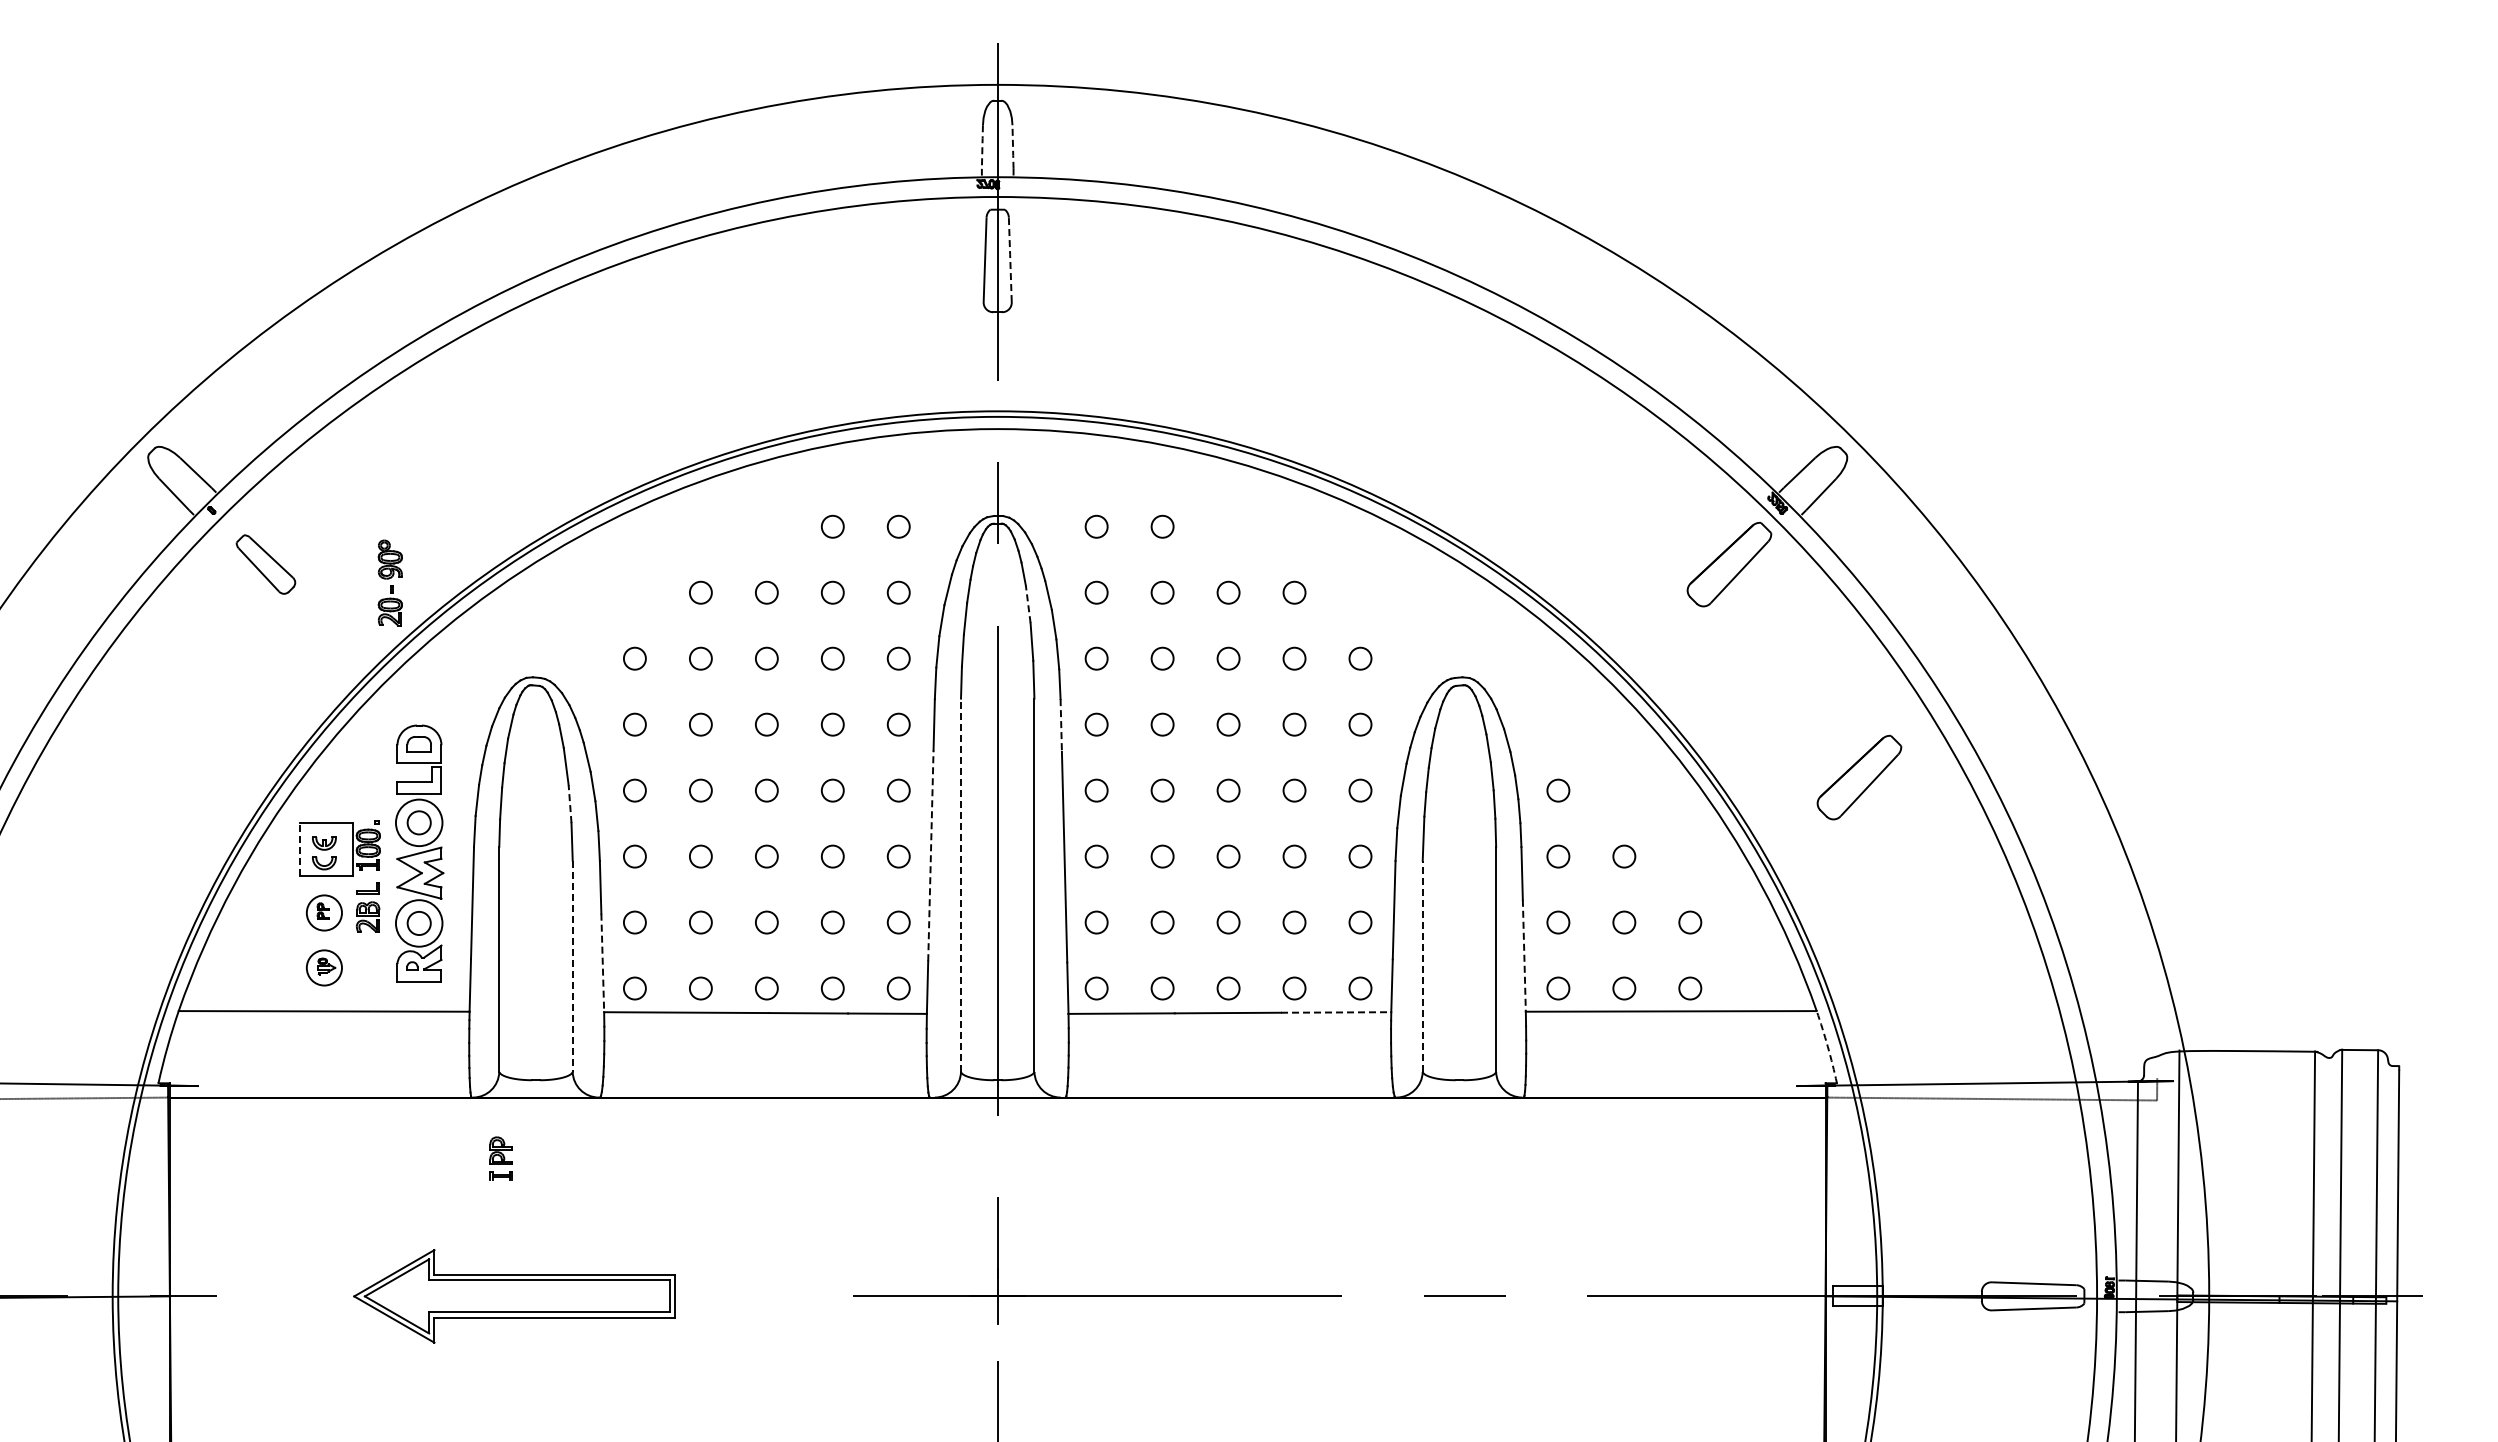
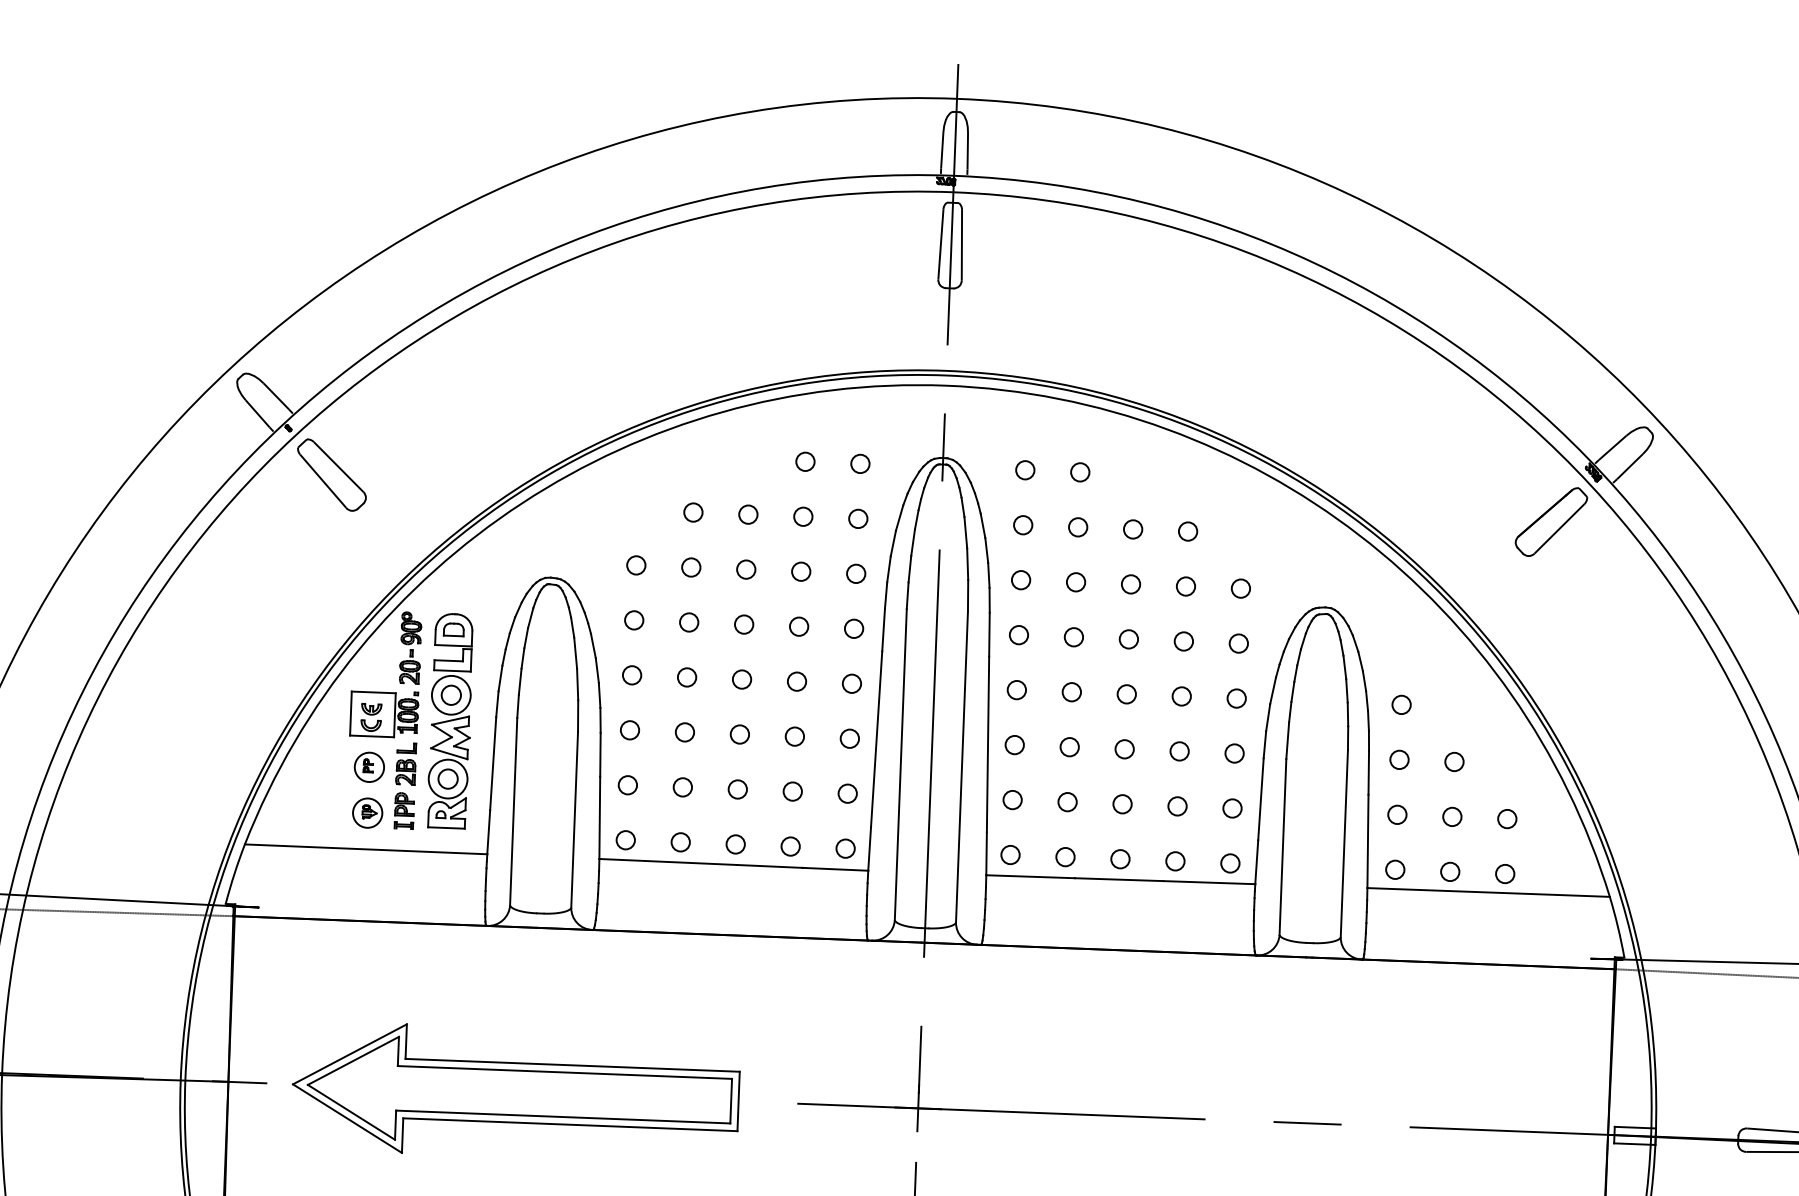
line: (982, 146) -> (942, 149), dashed -> solid
line: (1013, 147) -> (968, 151), dashed -> solid
line: (1010, 259) -> (962, 244), dashed -> solid
part: (265, 564) -> (331, 475), size x1.43
part: (389, 582) -> (410, 647), moved
line: (1028, 604) -> (966, 532), dashed -> solid
line: (1061, 725) -> (989, 634), dashed -> solid
part: (1859, 777) -> (1652, 703), removed
line: (570, 804) -> (577, 684), dashed -> solid
line: (299, 848) -> (350, 712), dashed -> solid
line: (930, 855) -> (876, 738), dashed -> solid
line: (961, 885) -> (901, 764), dashed -> solid
line: (1524, 955) -> (1368, 841), dashed -> solid
line: (602, 963) -> (599, 818), dashed -> solid
line: (572, 966) -> (574, 819), dashed -> solid
line: (1422, 966) -> (1282, 847), dashed -> solid
line: (1336, 1012) -> (1209, 882), dashed -> solid
arc: (1827, 1046) -> (1617, 926), dashed -> solid
part: (500, 1158) -> (403, 810), moved
part: (514, 1296) -> (515, 1093), size x1.67

